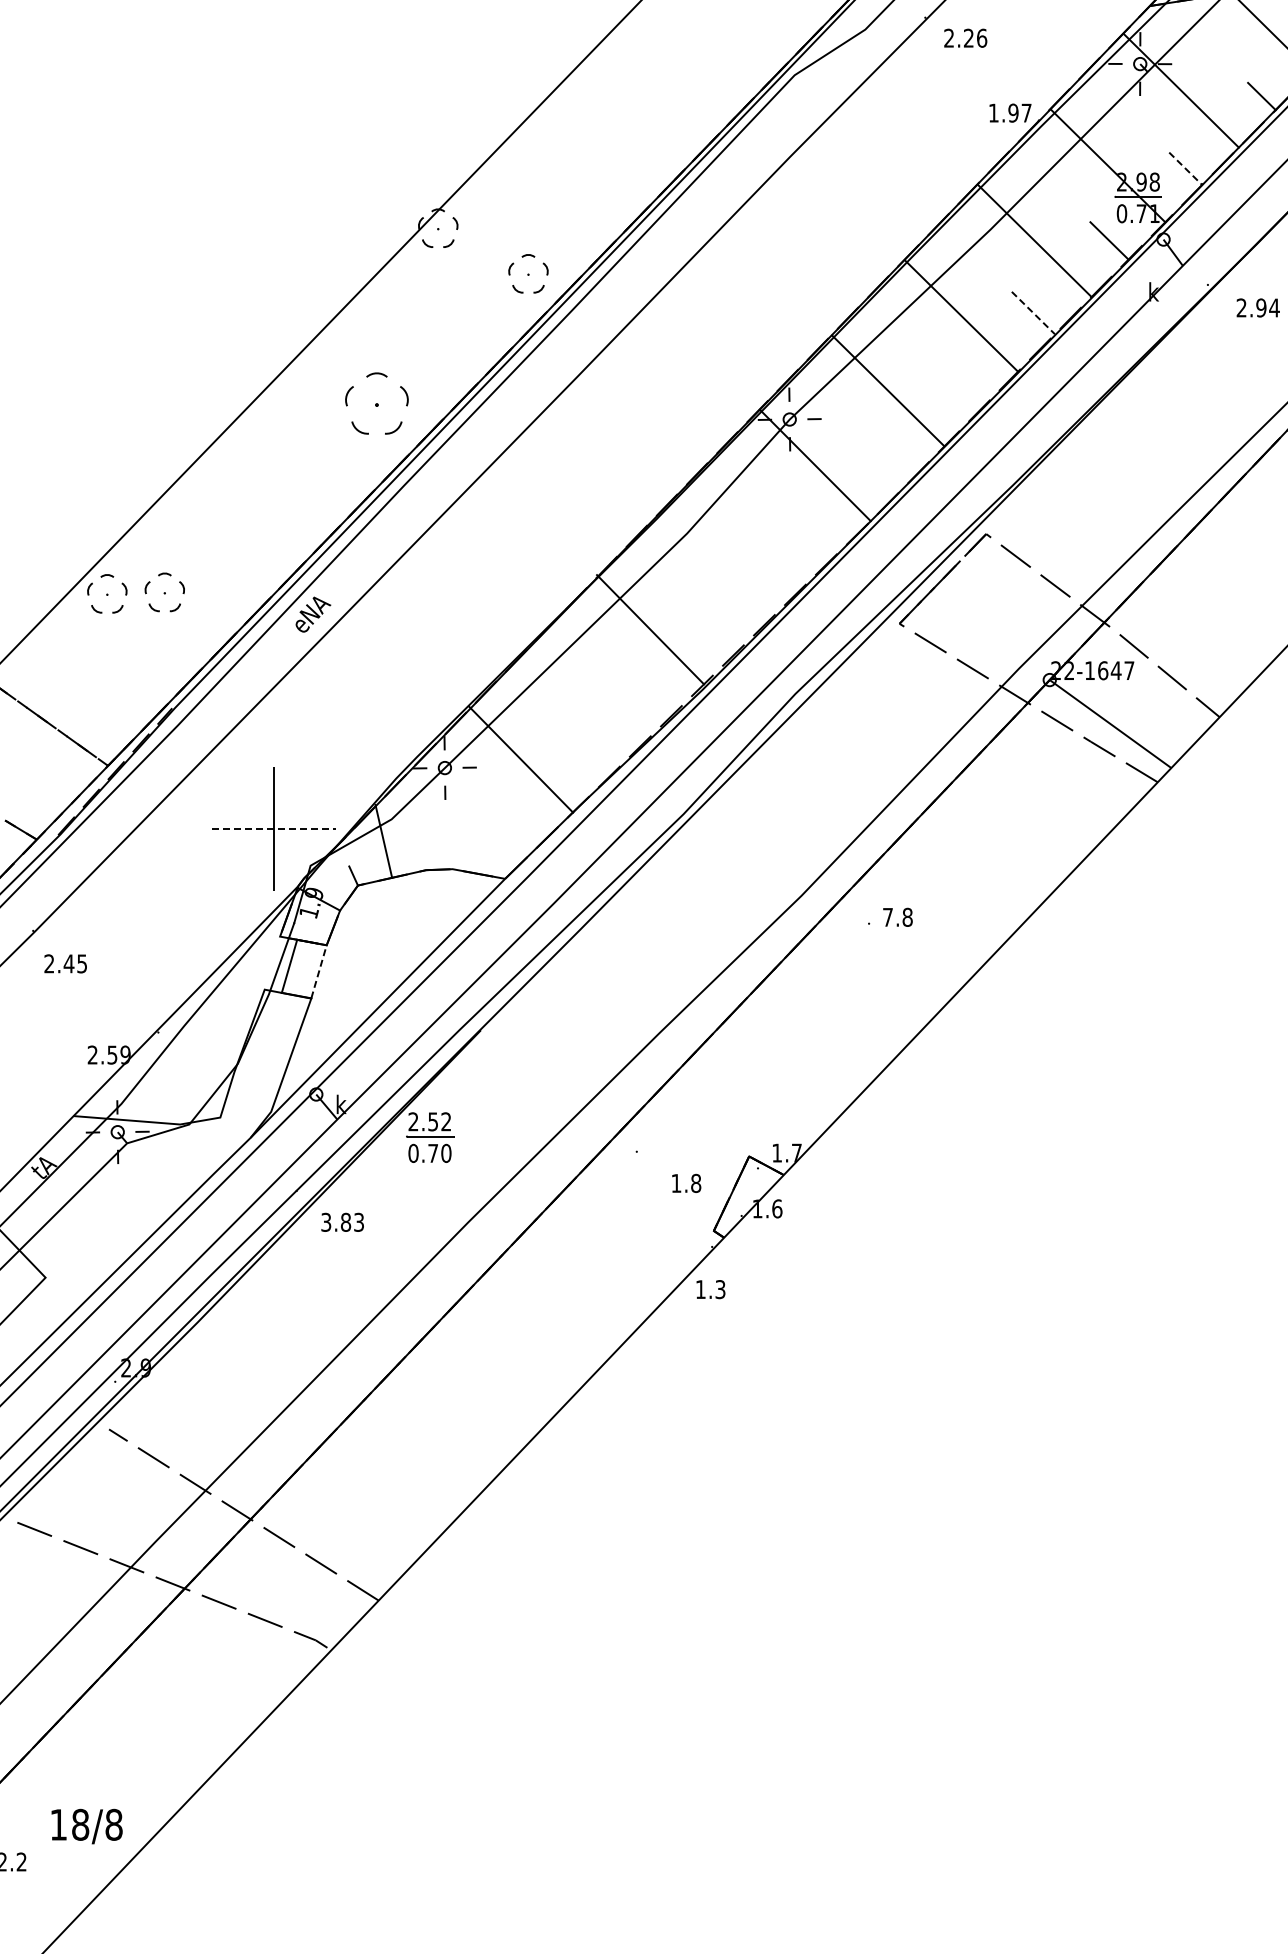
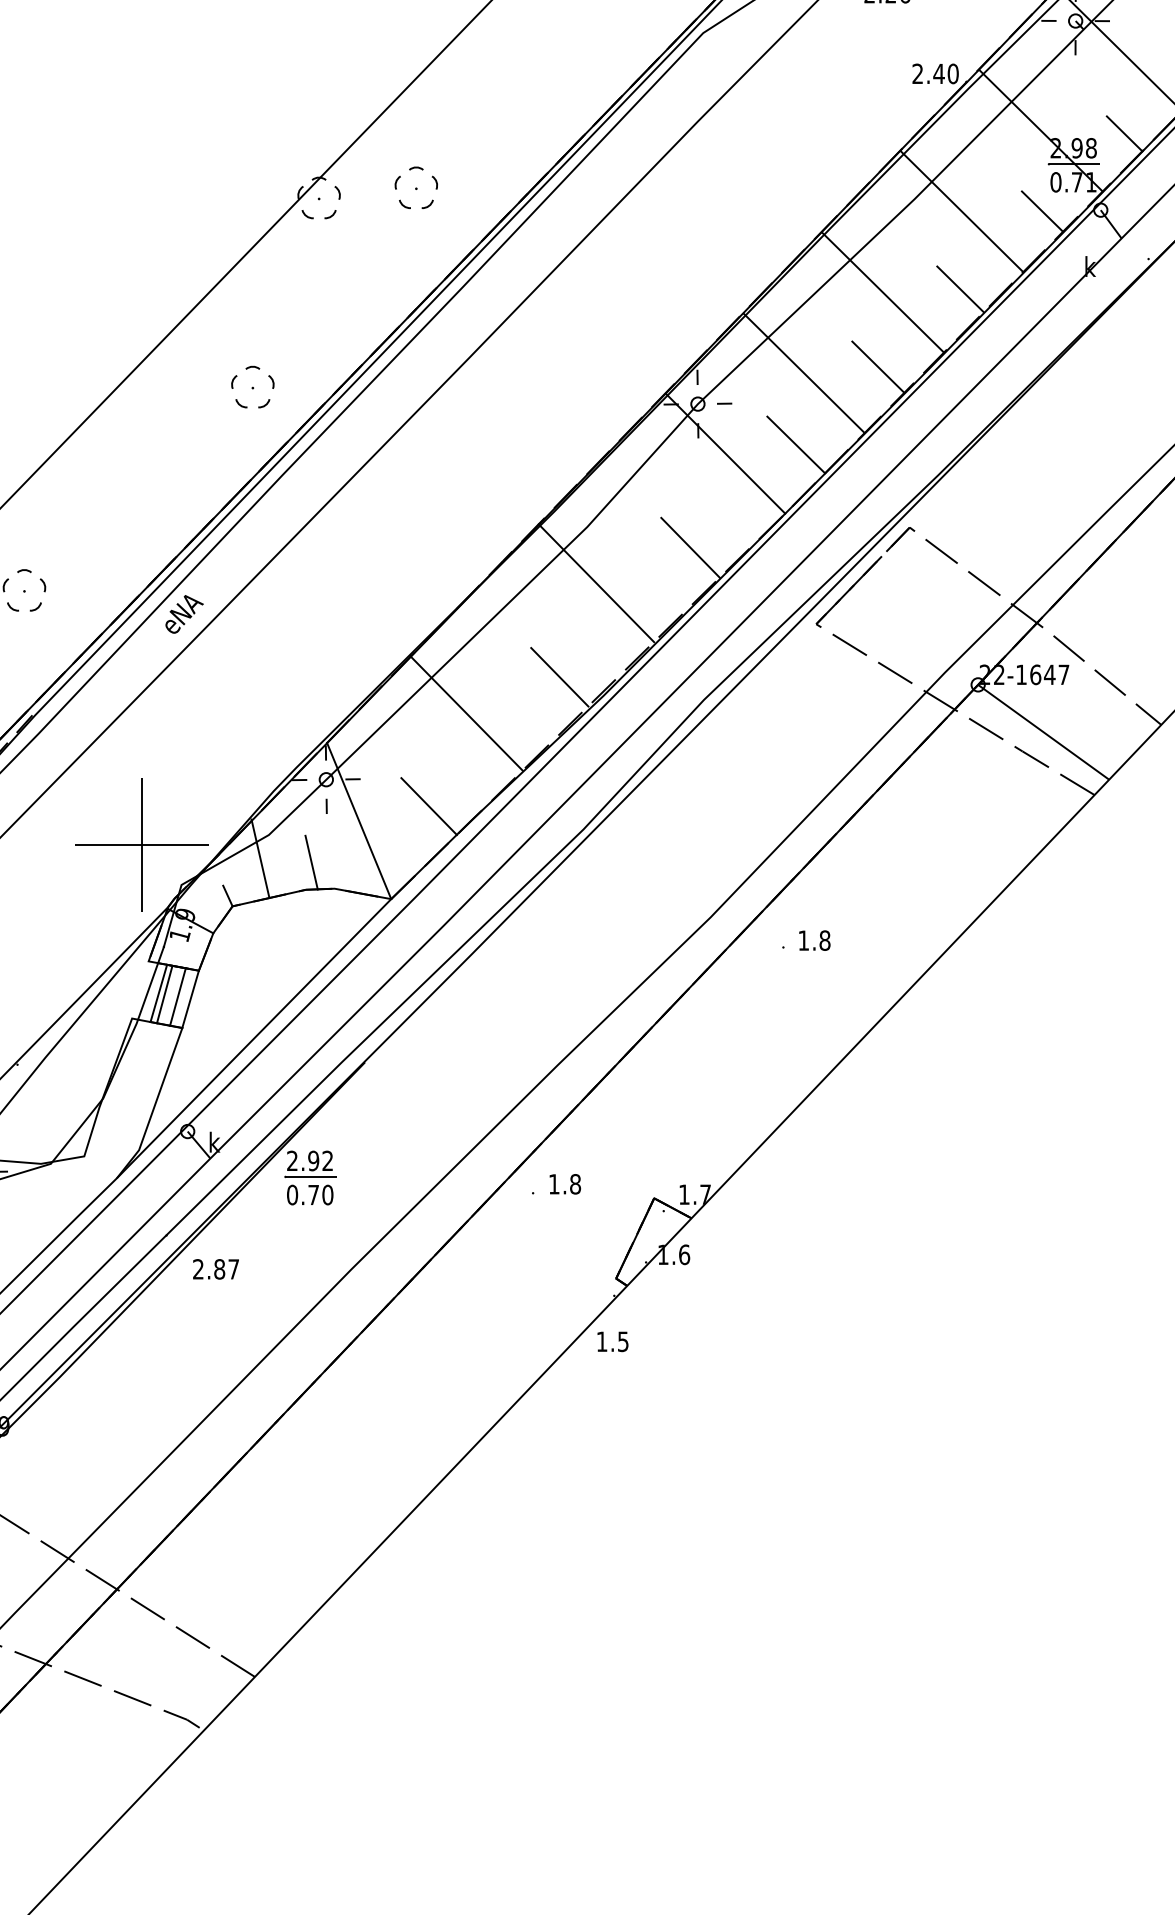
text: (1009, 112) -> (934, 73), 1.97 -> 2.40
line: (1186, 169) -> (1125, 134), dashed -> solid
part: (528, 273) -> (416, 187), moved
line: (1033, 313) -> (960, 289), dashed -> solid
line: (957, 385) -> (878, 367), added
part: (376, 403) -> (252, 386), size x0.62
line: (880, 457) -> (795, 445), added
line: (782, 552) -> (690, 547), added
line: (650, 629) -> (596, 582), moved
line: (661, 672) -> (559, 676), added
line: (521, 759) -> (467, 713), moved
line: (540, 792) -> (429, 806), added
line: (475, 806) -> (359, 821), added
line: (273, 828) -> (141, 844), dashed -> solid
line: (431, 844) -> (311, 862), added
text: (887, 917) -> (803, 940), 7.8 -> 1.8
line: (294, 967) -> (164, 994), added
line: (306, 969) -> (177, 996), added
line: (319, 971) -> (191, 998), dashed -> solid
text: (433, 1121) -> (314, 1160), 2.52 -> 2.92
text: (686, 1182) -> (565, 1183), moved
text: (342, 1221) -> (215, 1268), 3.83 -> 2.87
text: (720, 1289) -> (623, 1341), 1.3 -> 1.5

